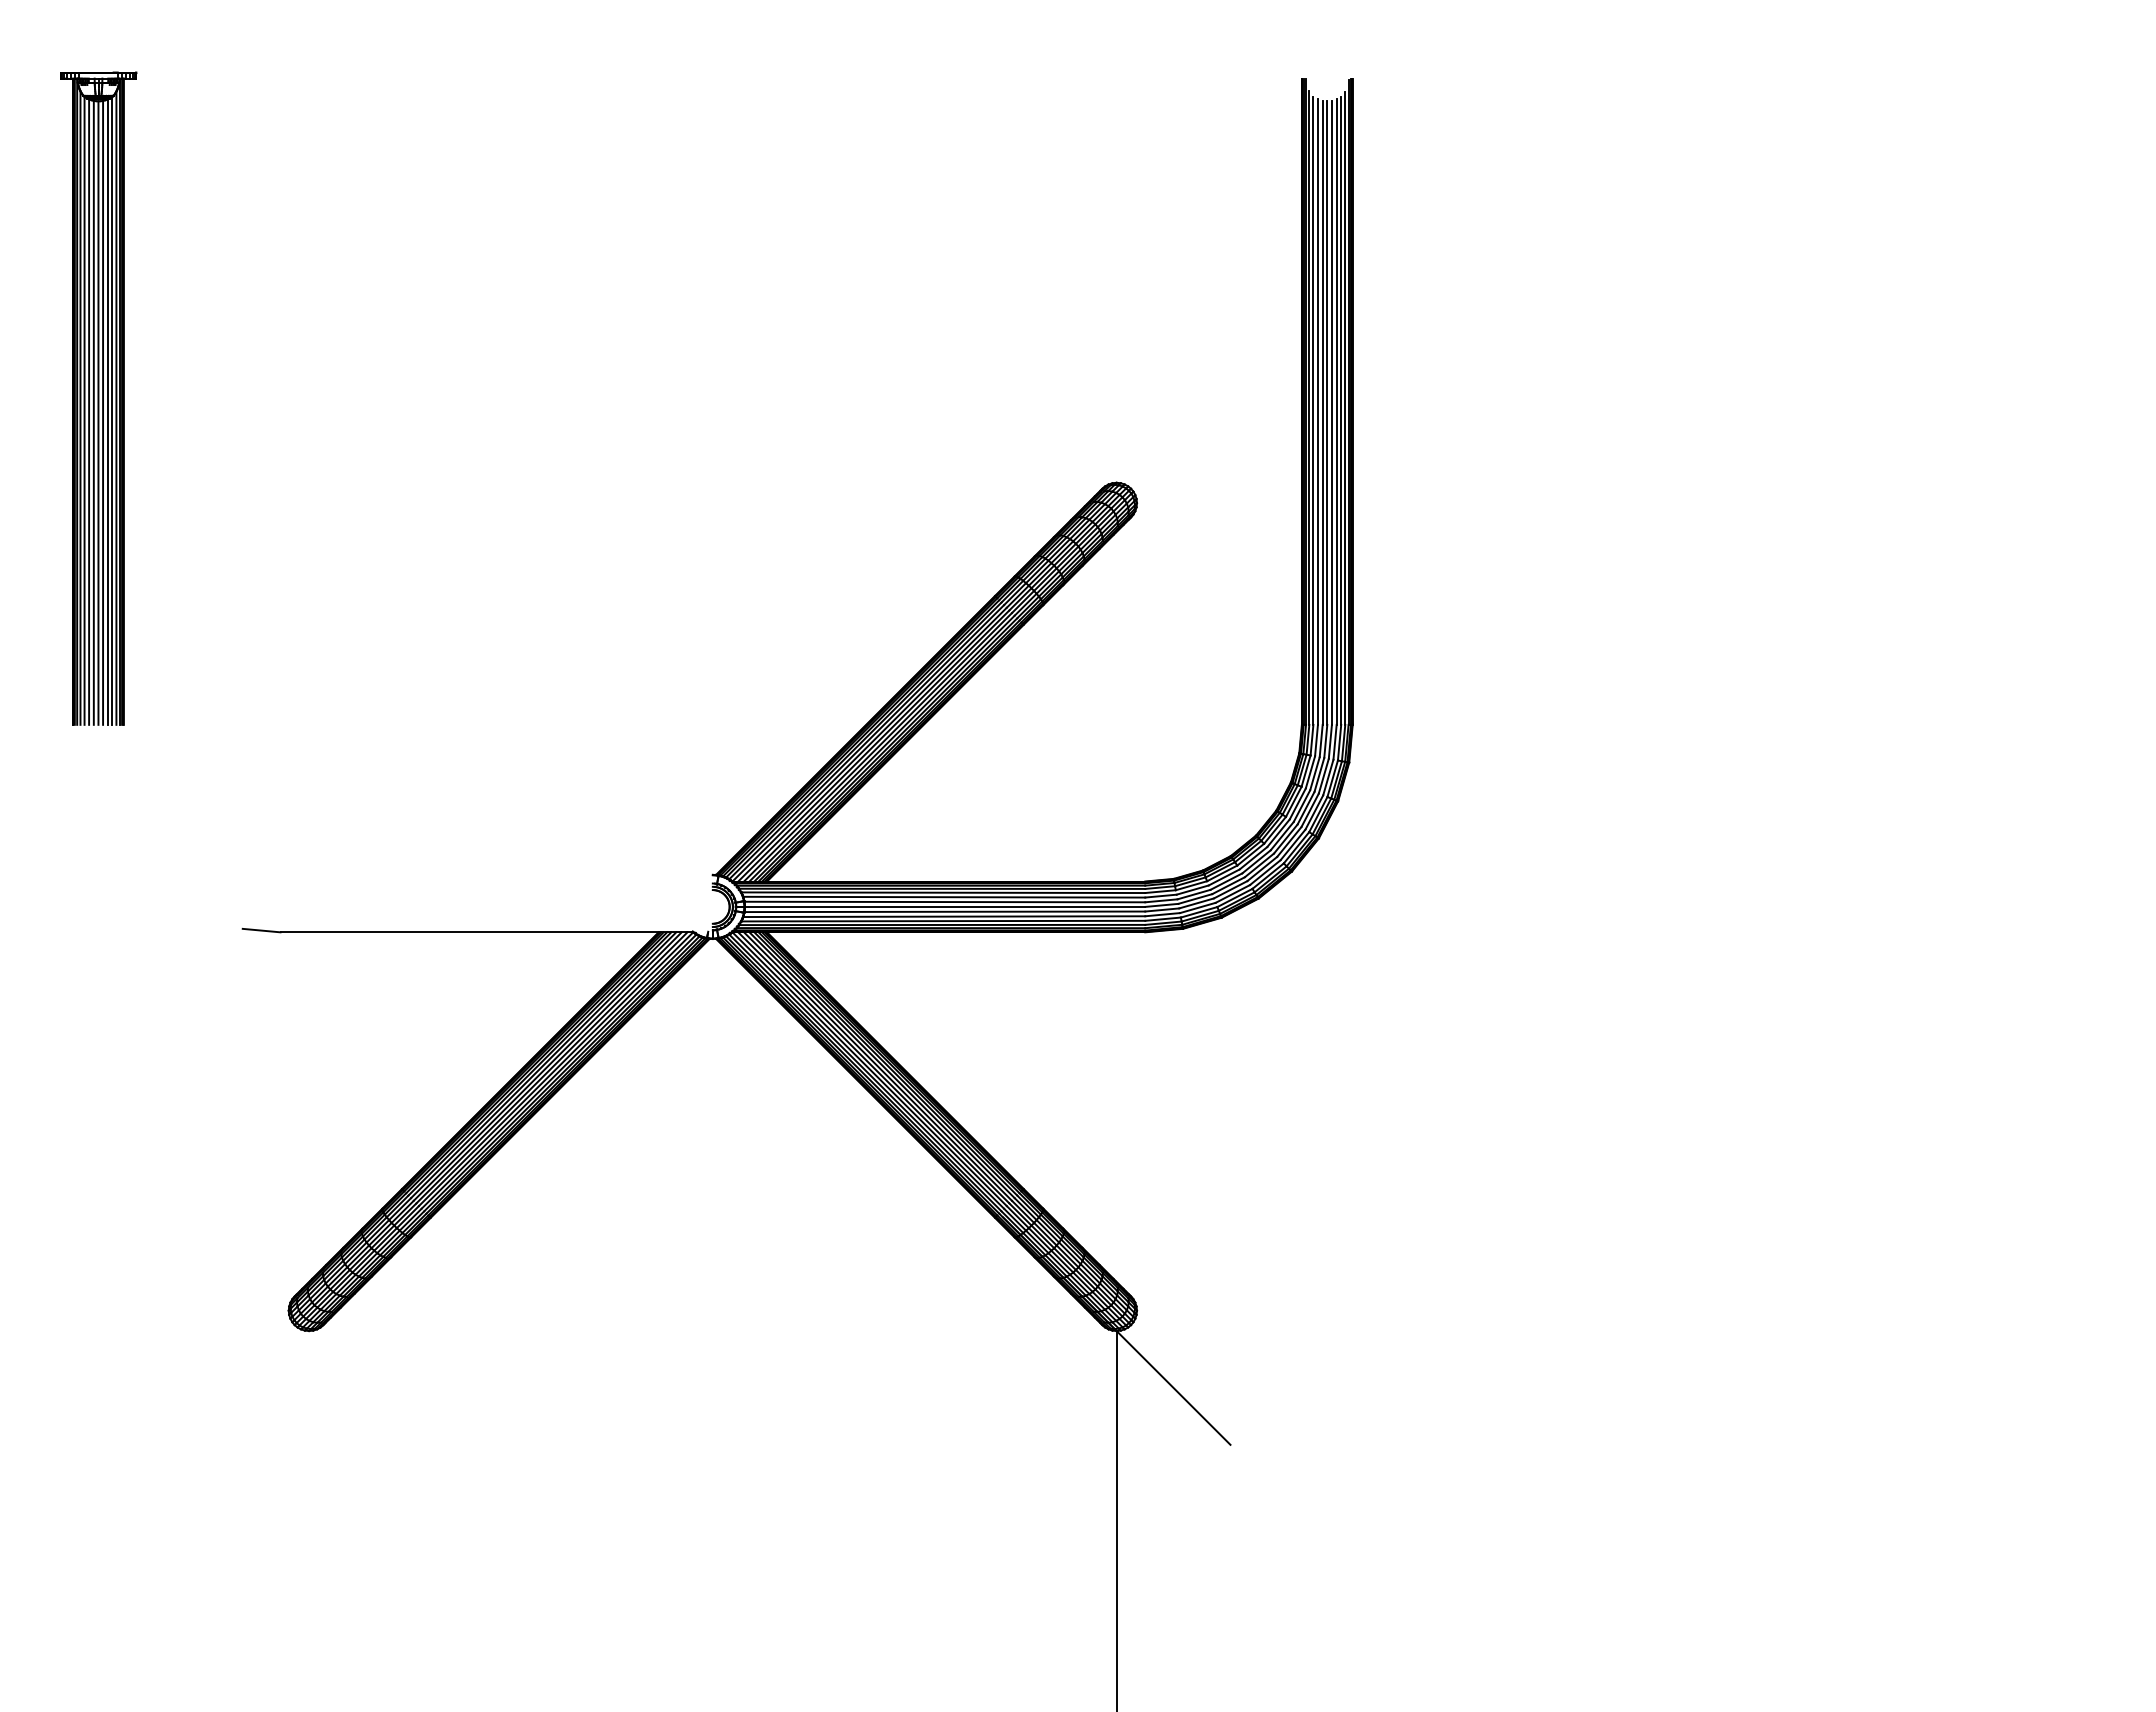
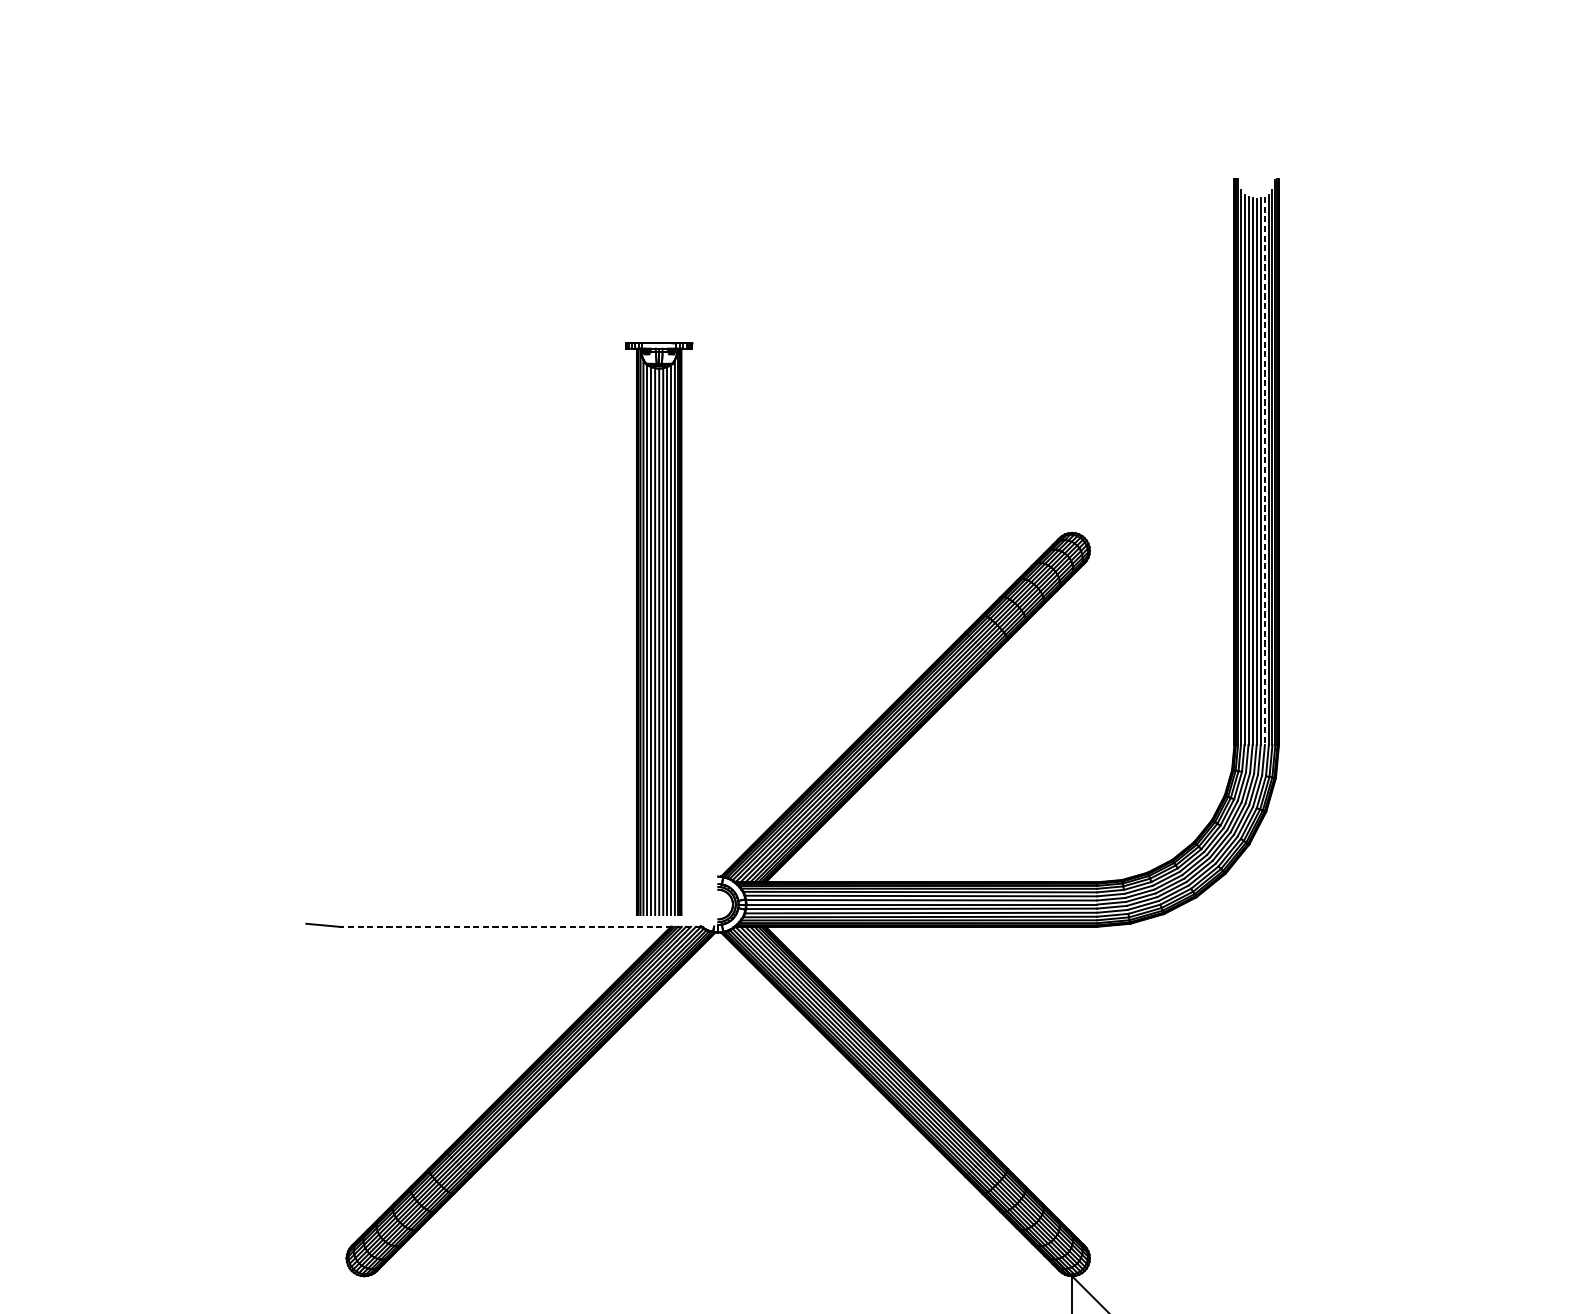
part: (98, 398) -> (659, 629), moved
line: (1336, 412) -> (1264, 471), solid -> dashed
line: (486, 932) -> (519, 926), solid -> dashed

